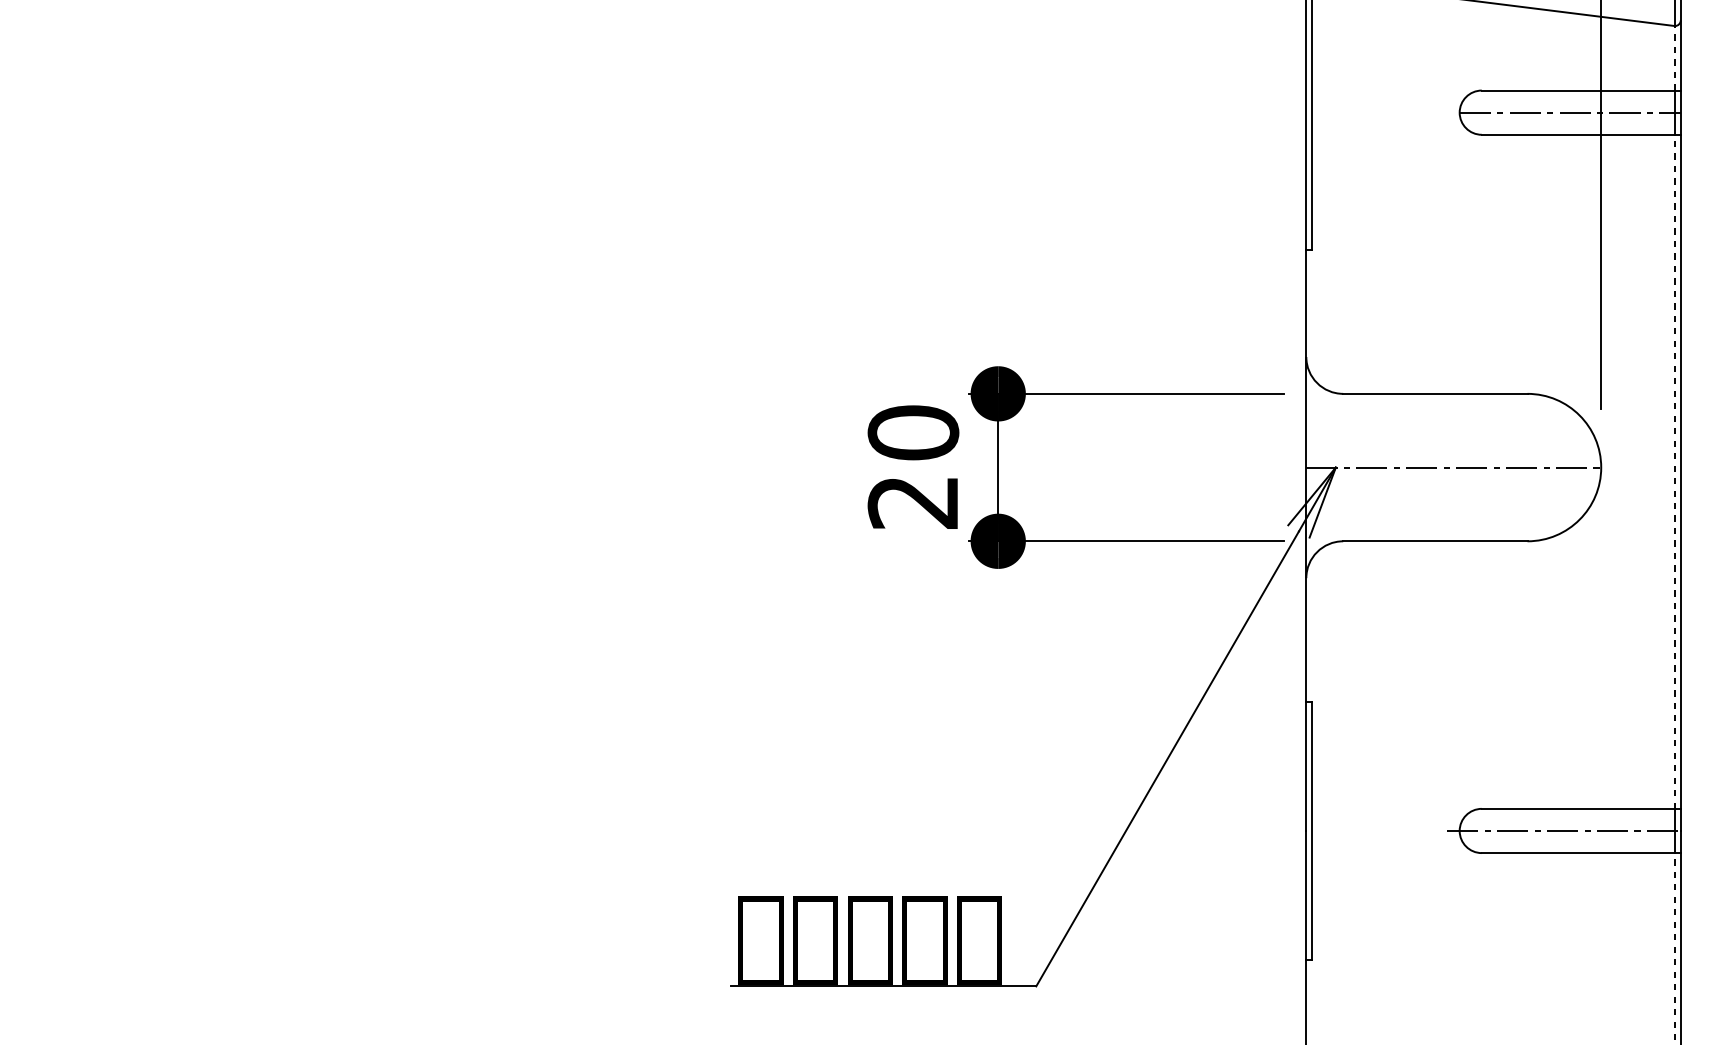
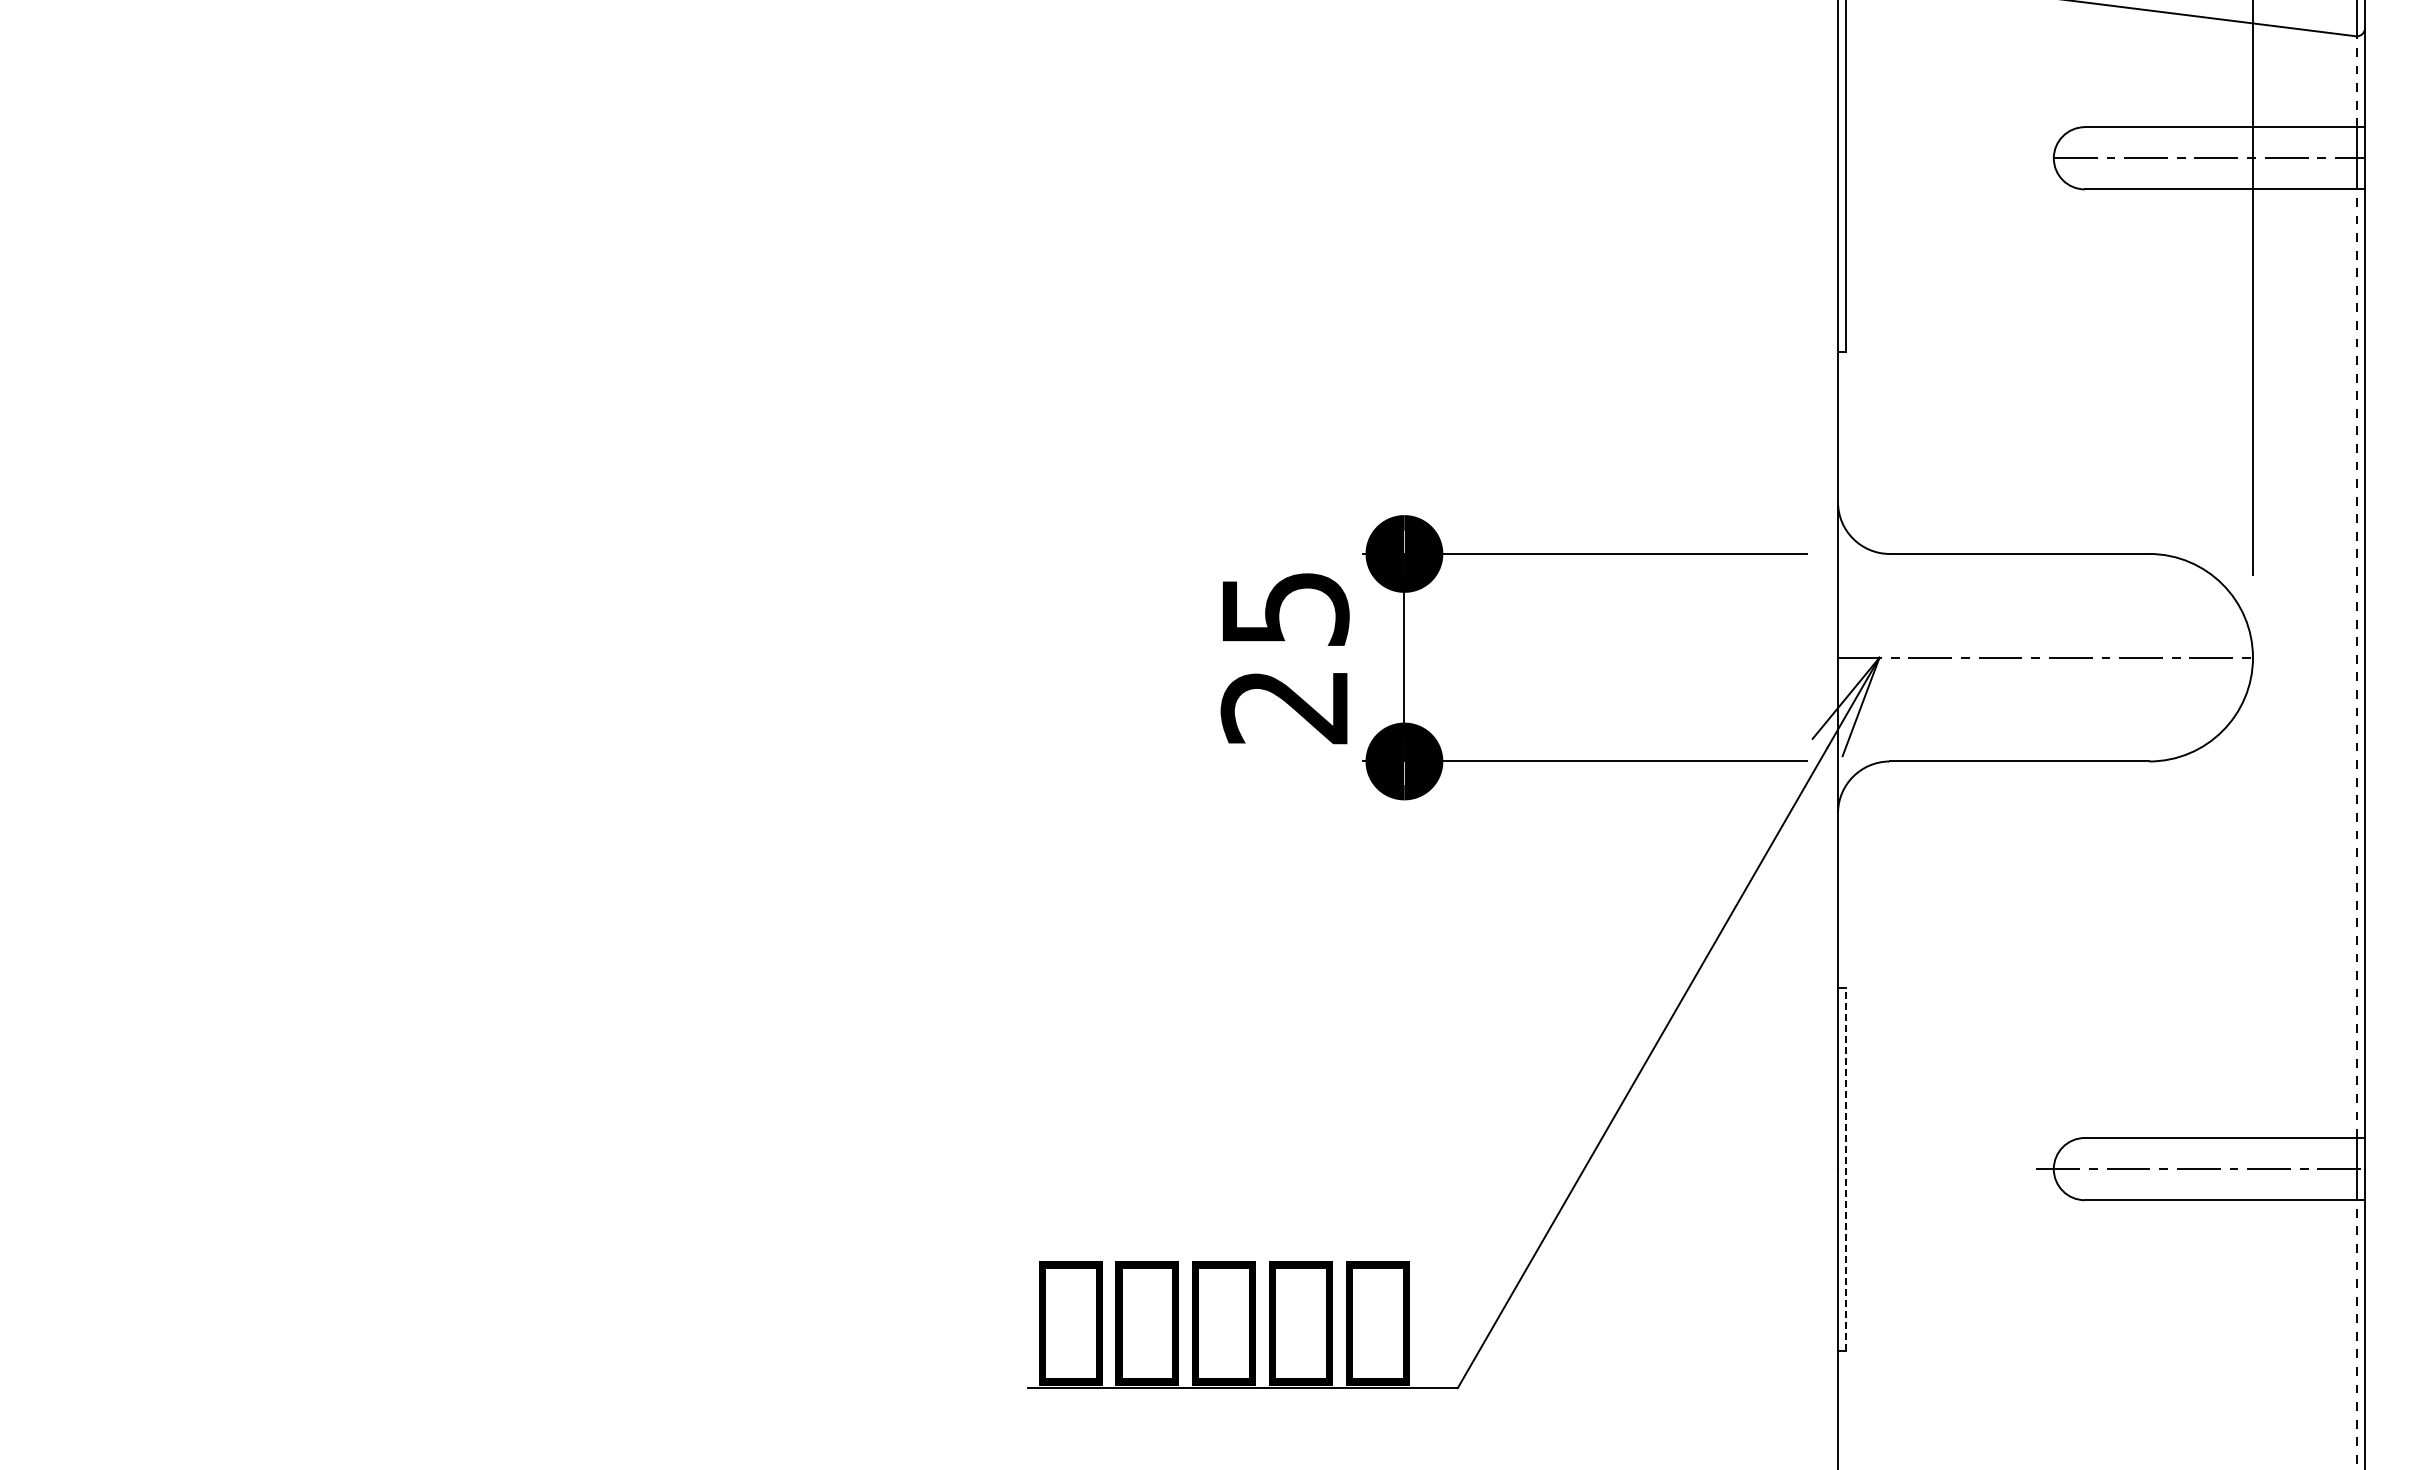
text: (913, 432) -> (1284, 608), 20 -> 25
line: (1312, 831) -> (1846, 1169), solid -> dashed

